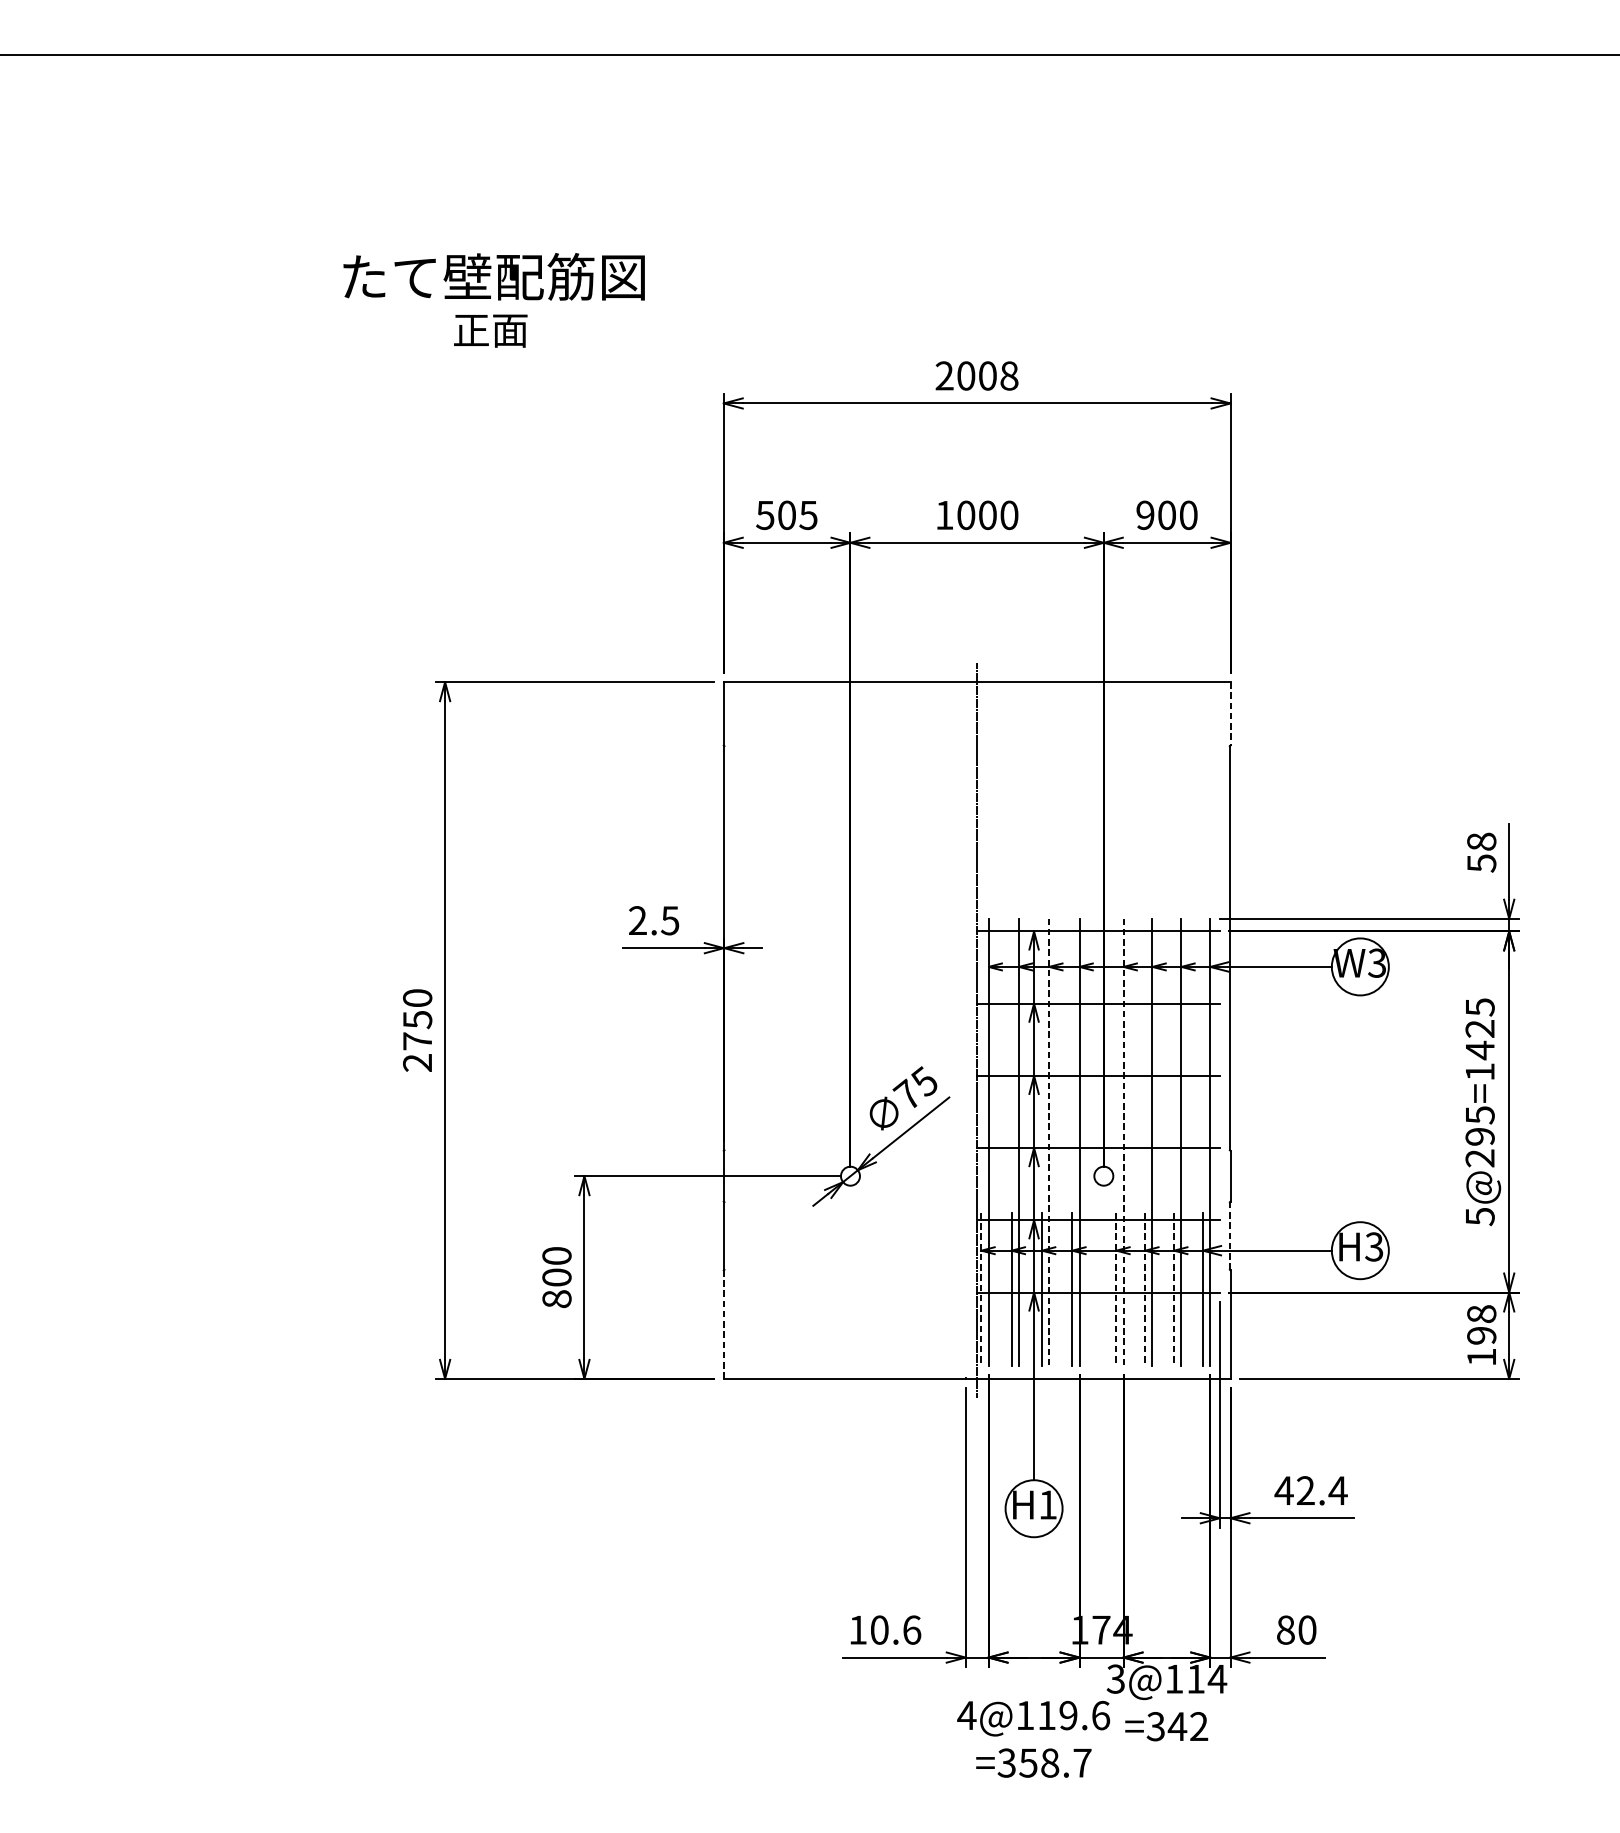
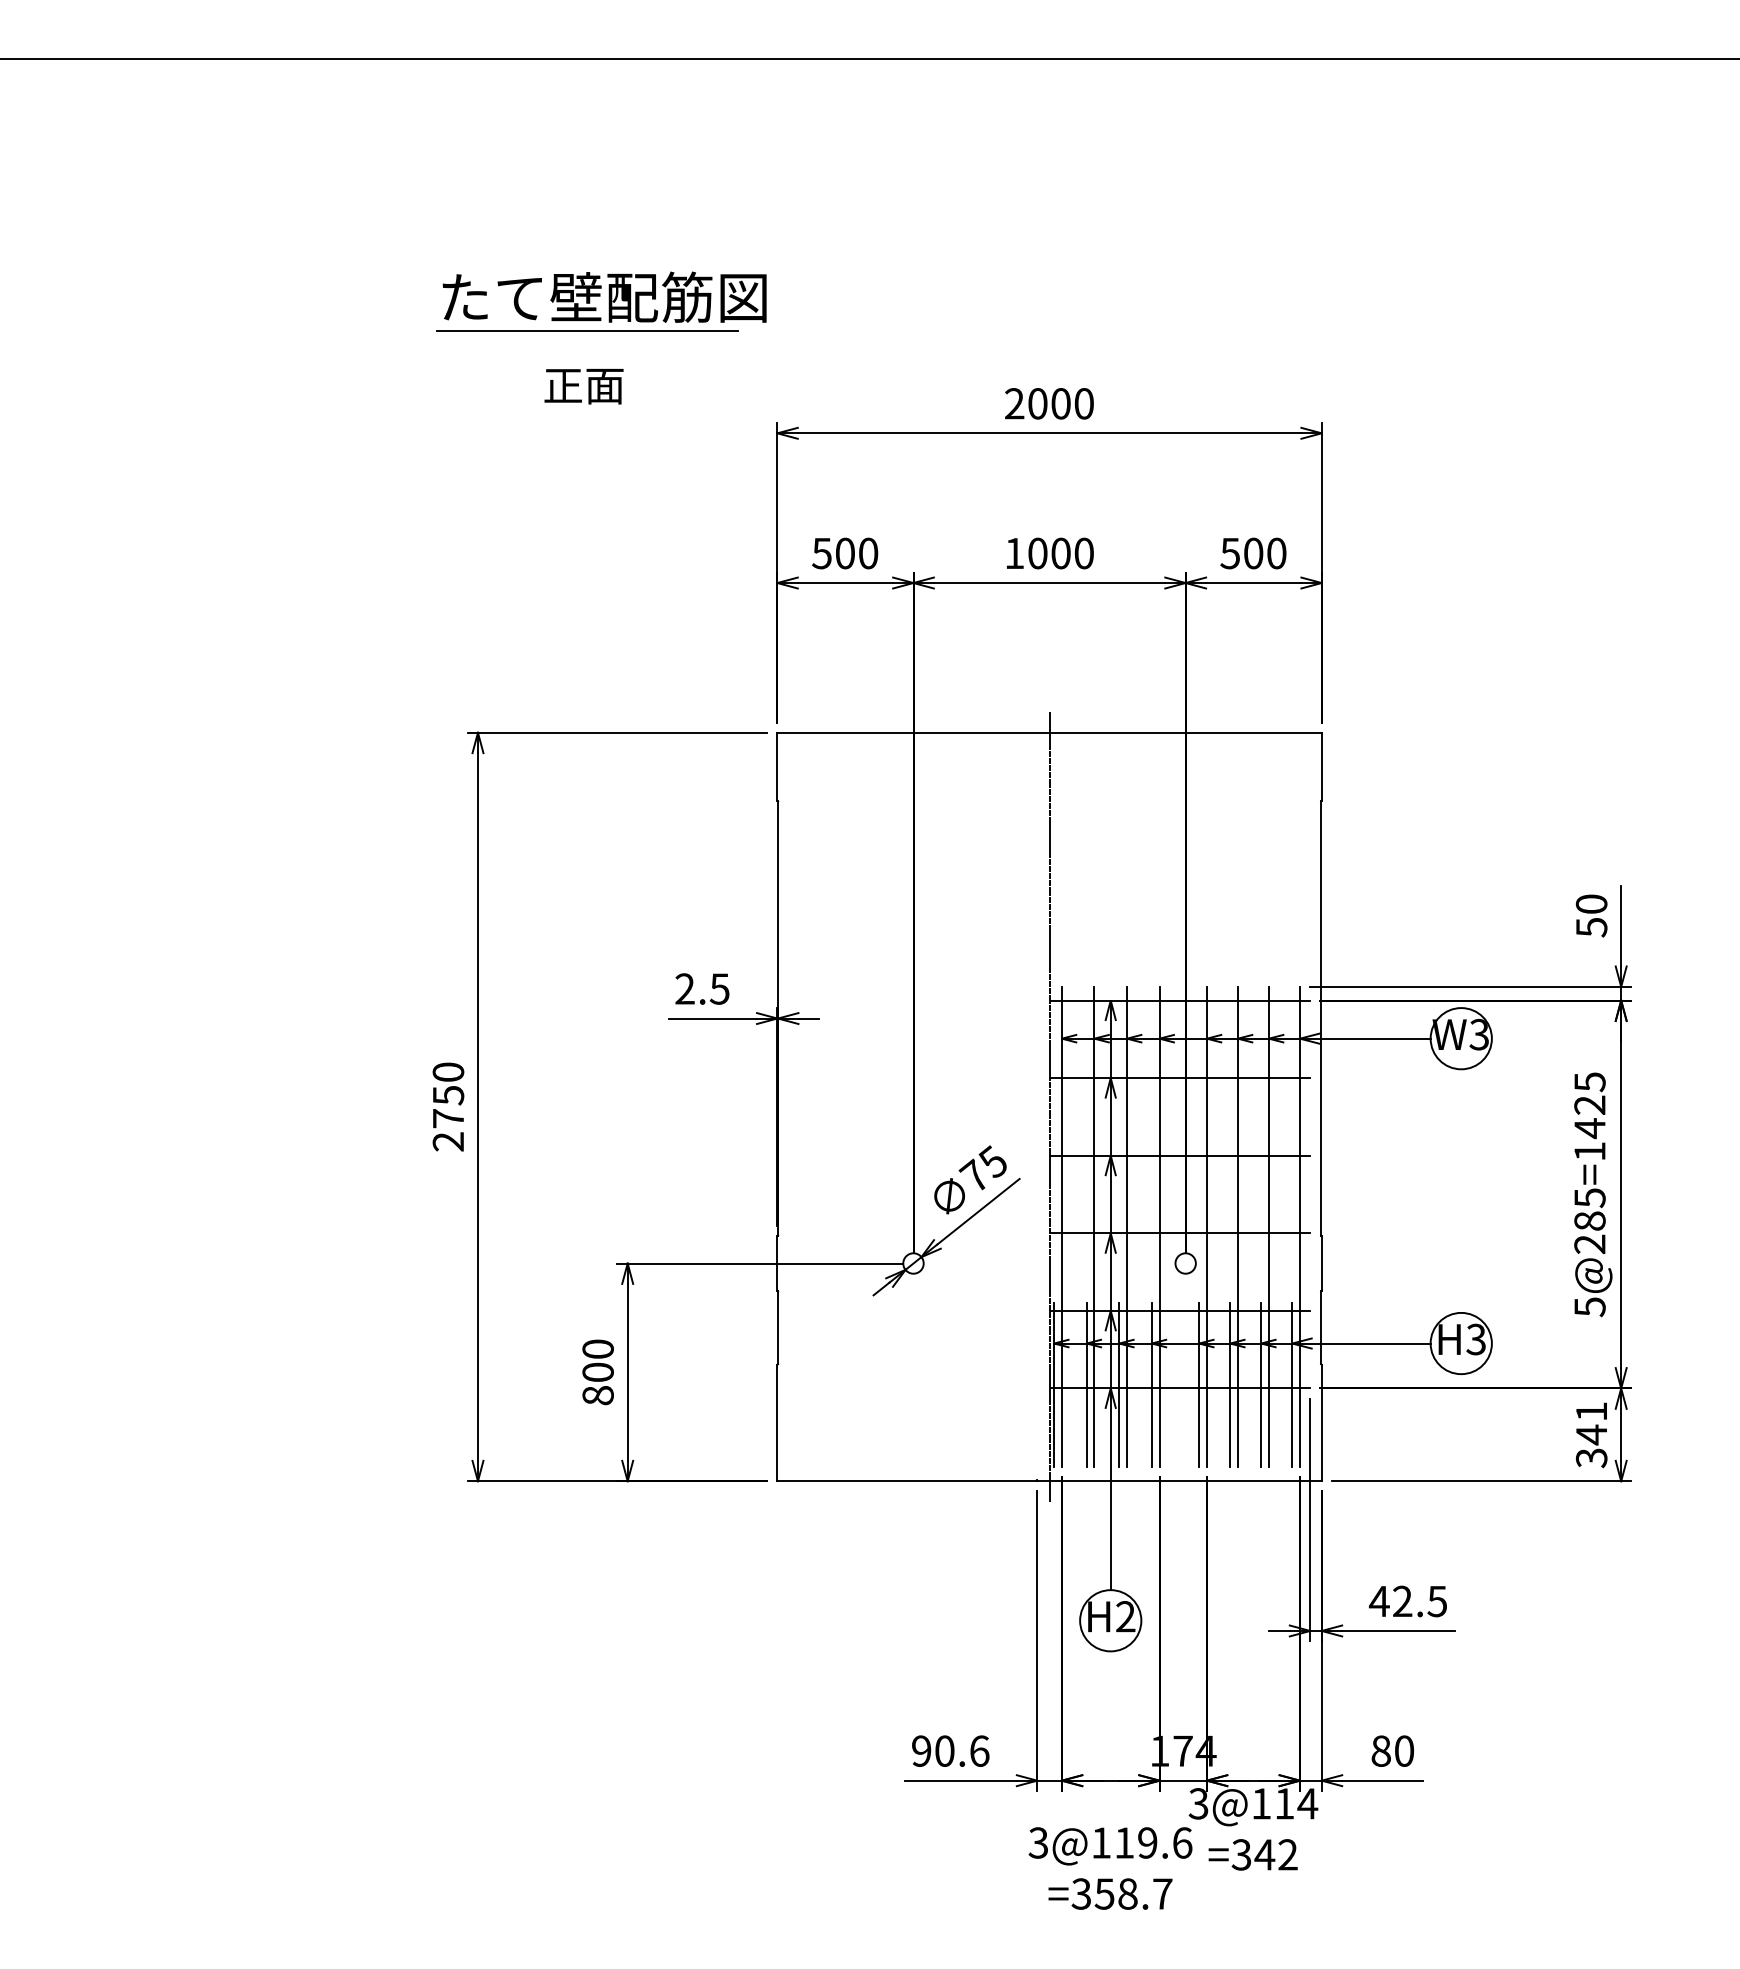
text: (493, 276) -> (604, 296), moved
line: (547, 308) -> (587, 331), added
text: (490, 331) -> (583, 386), moved
text: (1008, 375) -> (1083, 403), 2008 -> 2000
text: (808, 515) -> (868, 553), 505 -> 500
text: (1144, 515) -> (1229, 553), 900 -> 500
line: (1230, 714) -> (1321, 767), dashed -> solid
text: (1481, 841) -> (1591, 903), 58 -> 50
text: (1479, 1136) -> (1589, 1220), 5@295=1425 -> 5@285=1425
line: (1049, 1142) -> (1127, 1227), dashed -> solid
line: (1123, 1142) -> (1206, 1227), dashed -> solid
line: (1230, 1235) -> (1321, 1327), dashed -> solid
line: (981, 1289) -> (1054, 1385), dashed -> solid
line: (1116, 1289) -> (1199, 1385), dashed -> solid
line: (1145, 1289) -> (1230, 1385), dashed -> solid
line: (1174, 1289) -> (1261, 1385), dashed -> solid
line: (723, 1324) -> (777, 1422), dashed -> solid
text: (1481, 1336) -> (1591, 1435), 198 -> 341
text: (1337, 1490) -> (1436, 1601), 42.4 -> 42.5
text: (1047, 1504) -> (1125, 1616), H1 -> H2
text: (857, 1629) -> (921, 1750), 10.6 -> 90.6
text: (966, 1715) -> (1038, 1842), 4@119.6 -> 3@119.6

